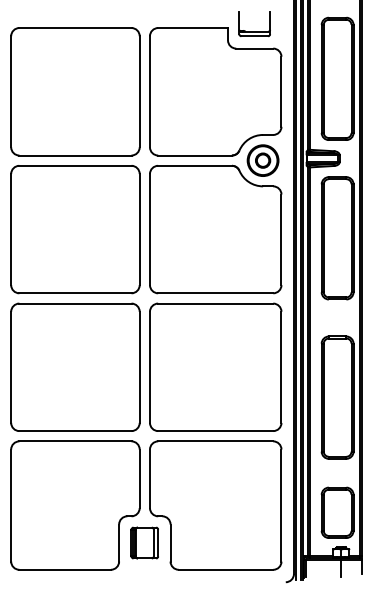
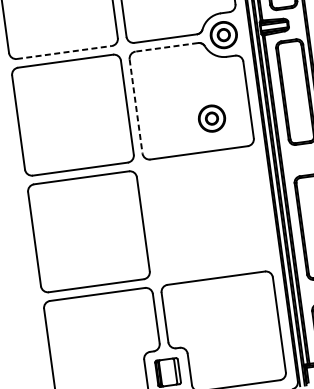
line: (75, 155) -> (64, 52), solid -> dashed
line: (195, 165) -> (167, 47), solid -> dashed
line: (149, 229) -> (135, 106), solid -> dashed
part: (235, 255) -> (211, 118), added
part: (215, 366) -> (207, 214), removed

